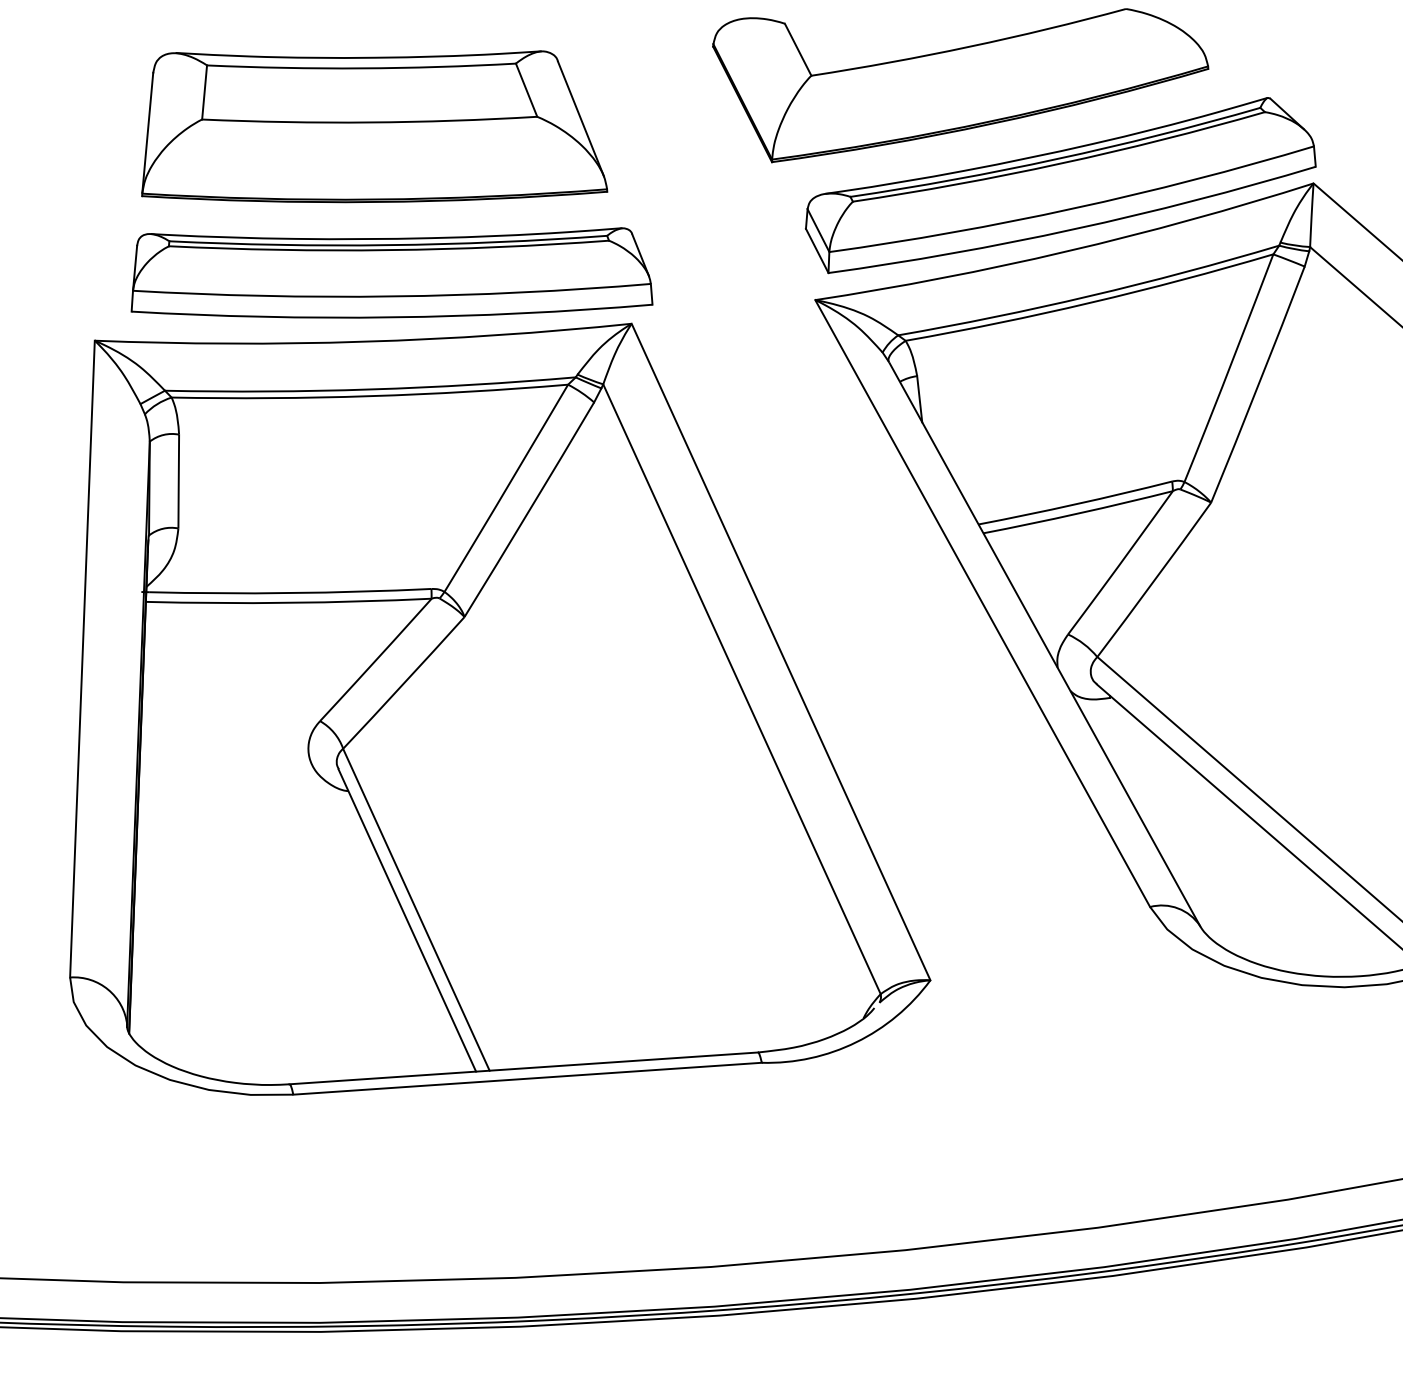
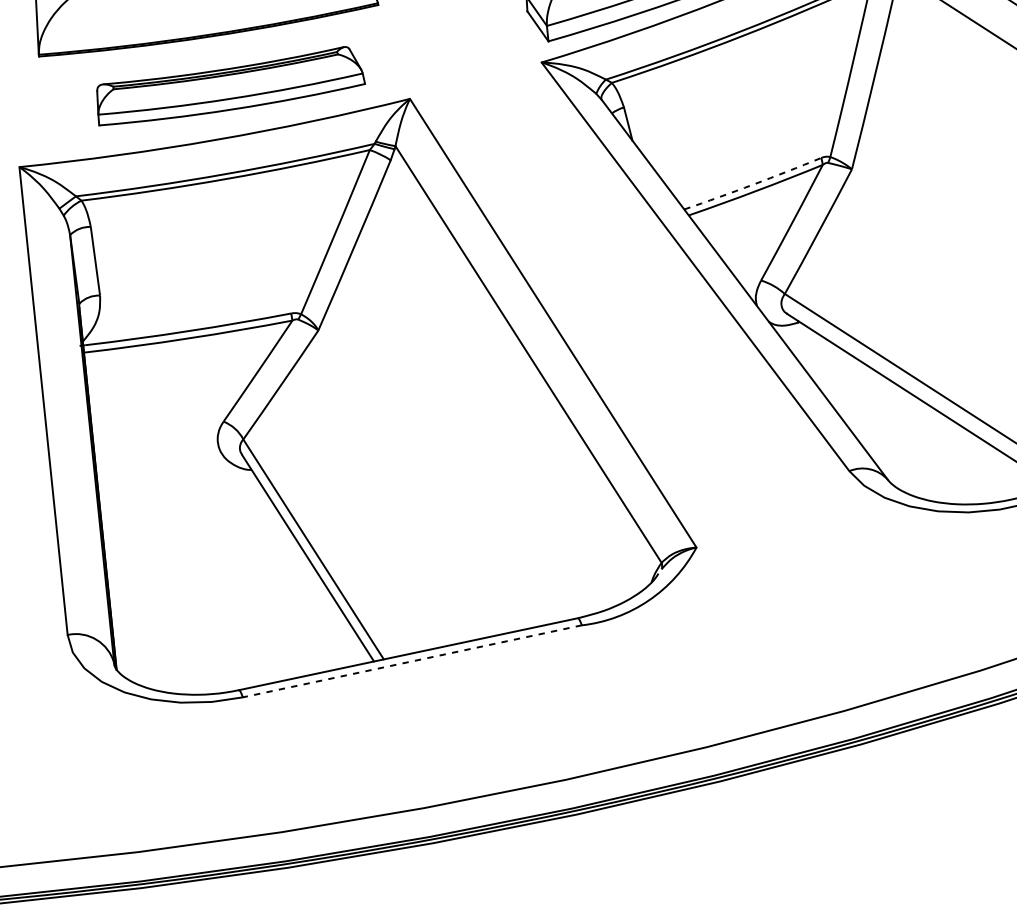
part: (391, 272) -> (229, 86), size x0.7
arc: (1075, 504) -> (753, 184), solid -> dashed
line: (527, 1078) -> (412, 661), solid -> dashed

